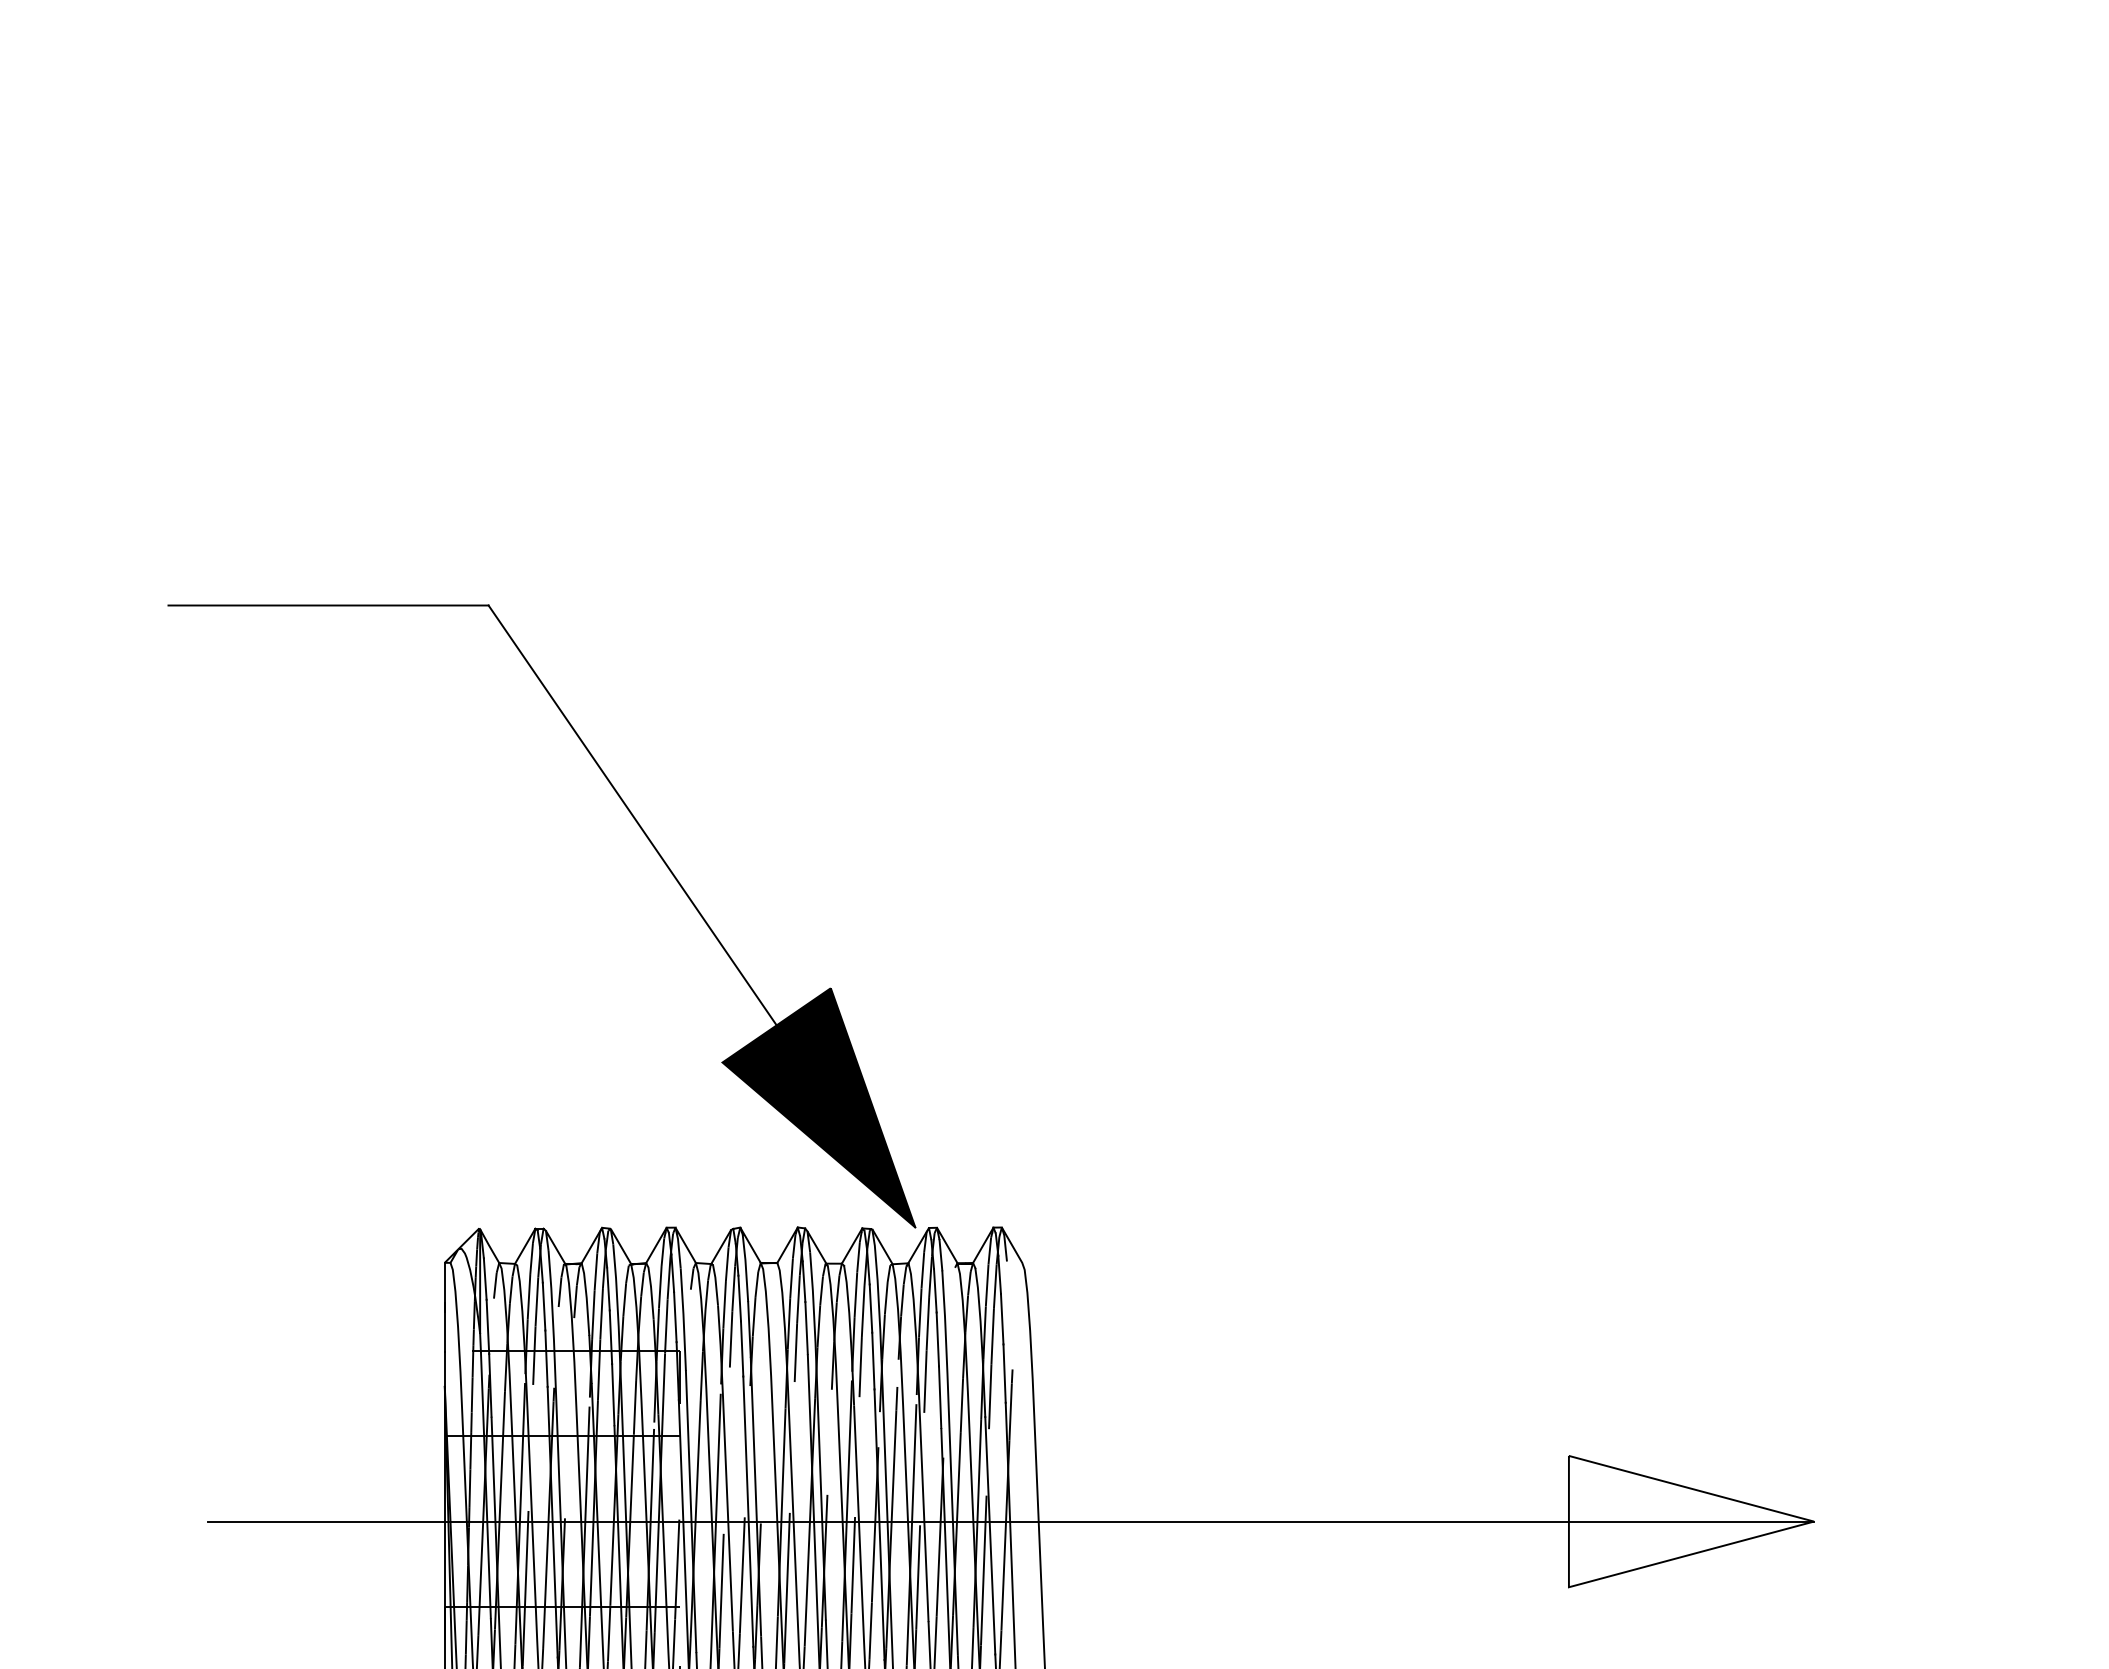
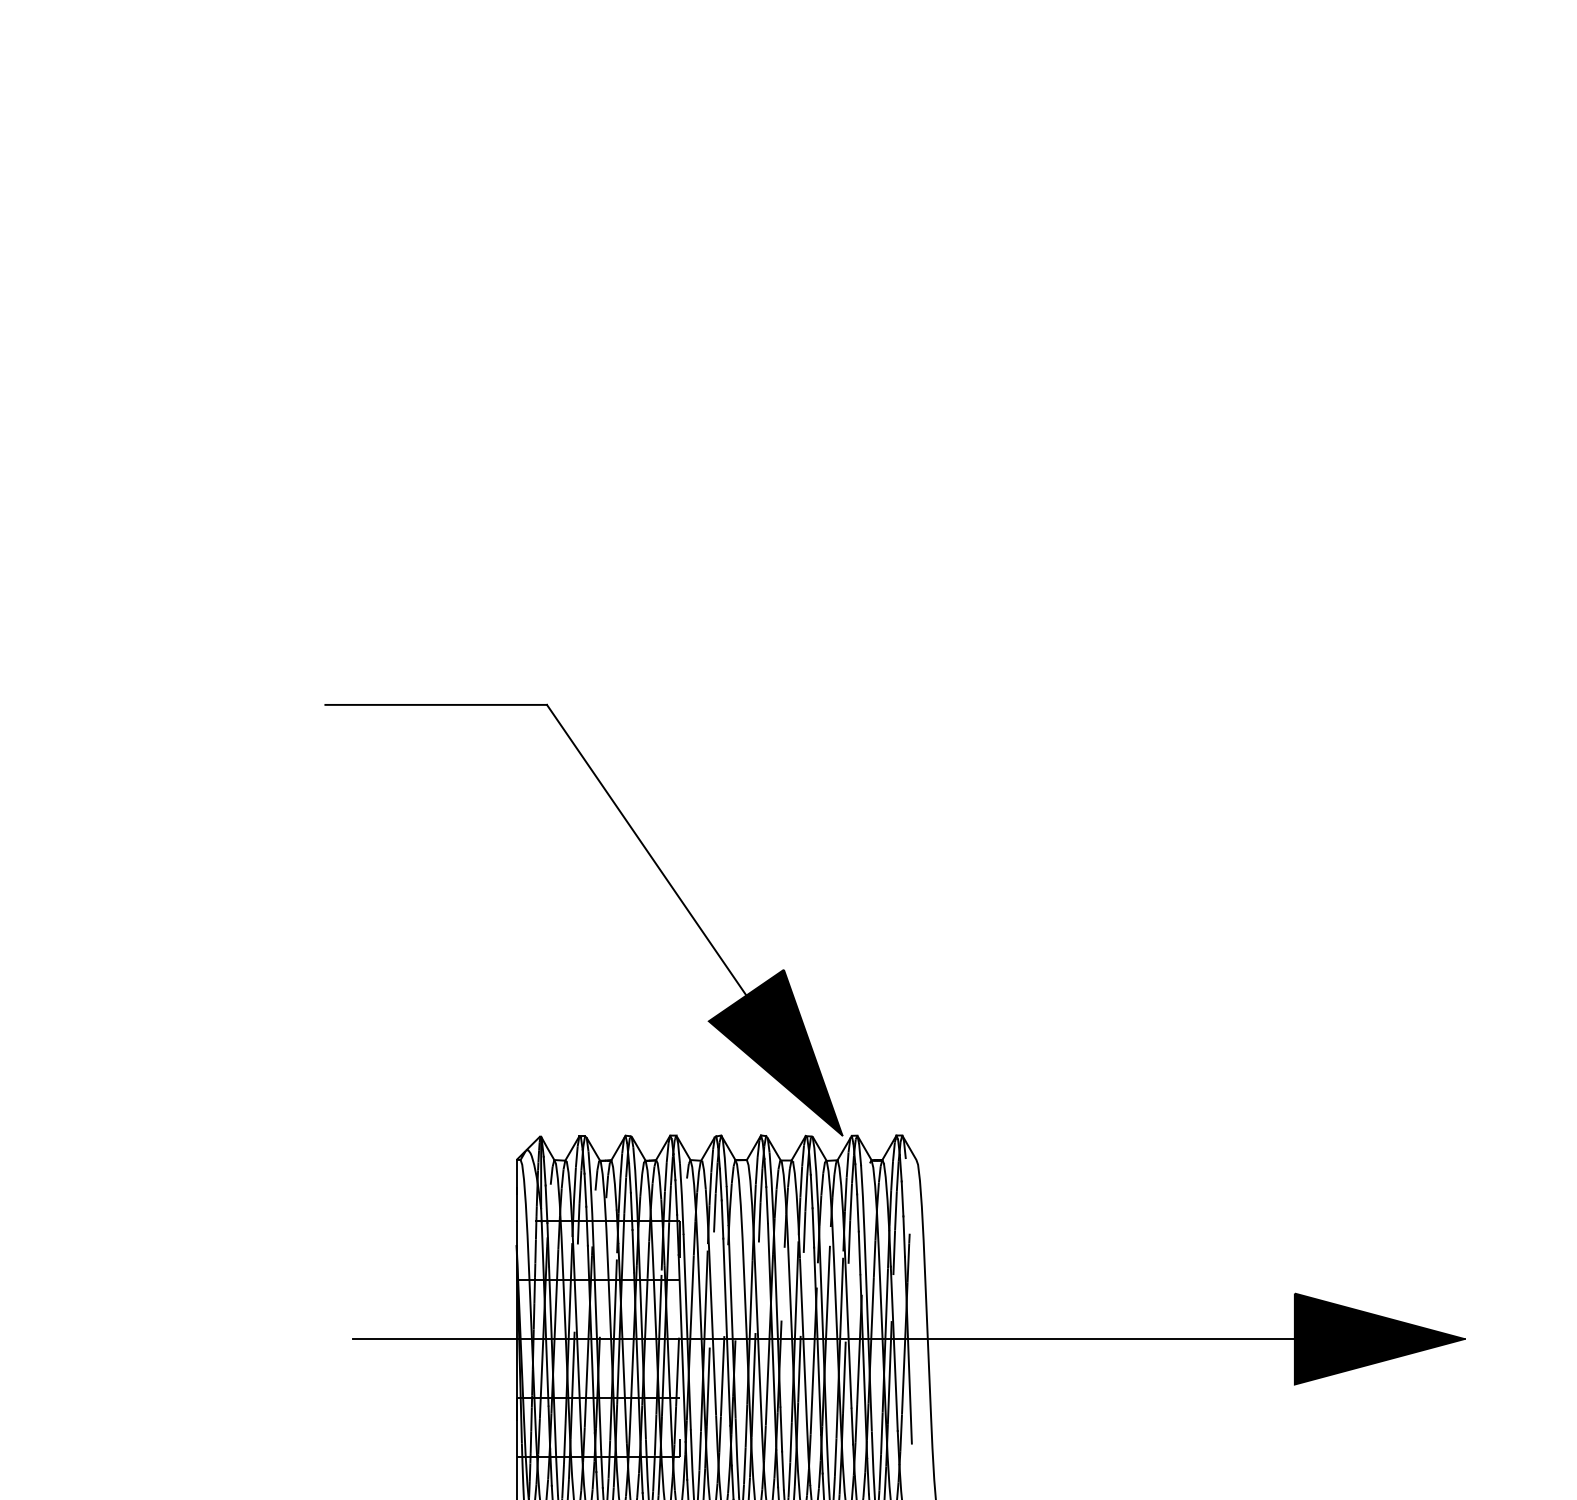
fill: (1691, 1520) -> (1379, 1338), added

